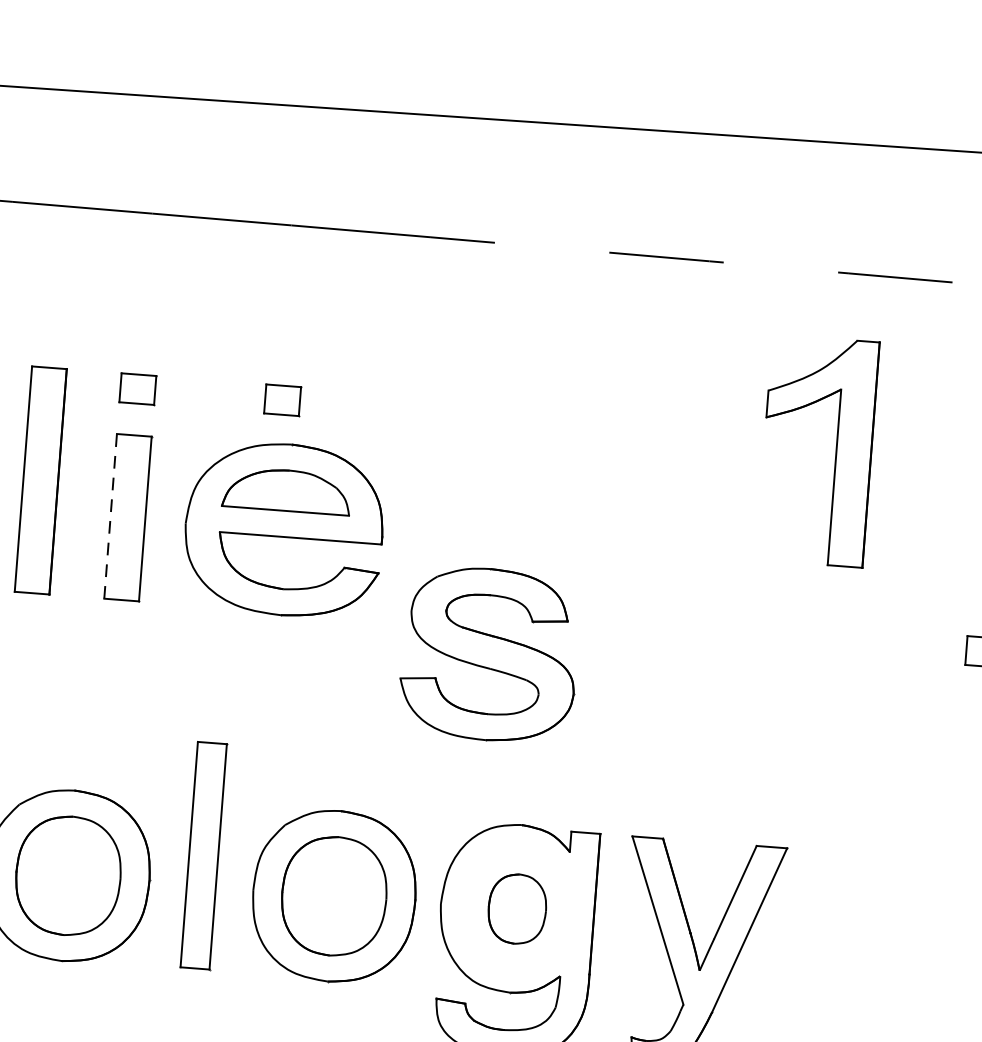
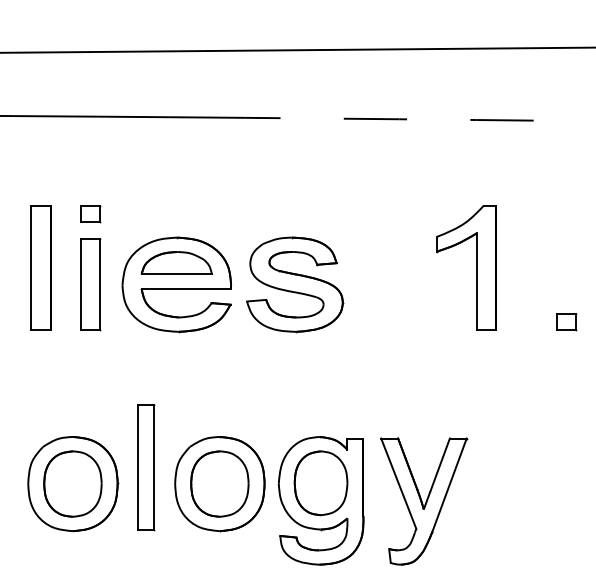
part: (282, 401) -> (170, 214), removed
part: (835, 451) -> (476, 267), moved
line: (109, 515) -> (80, 284), dashed -> solid
part: (490, 654) -> (295, 284), moved
part: (516, 909) -> (320, 483), size x1.67

